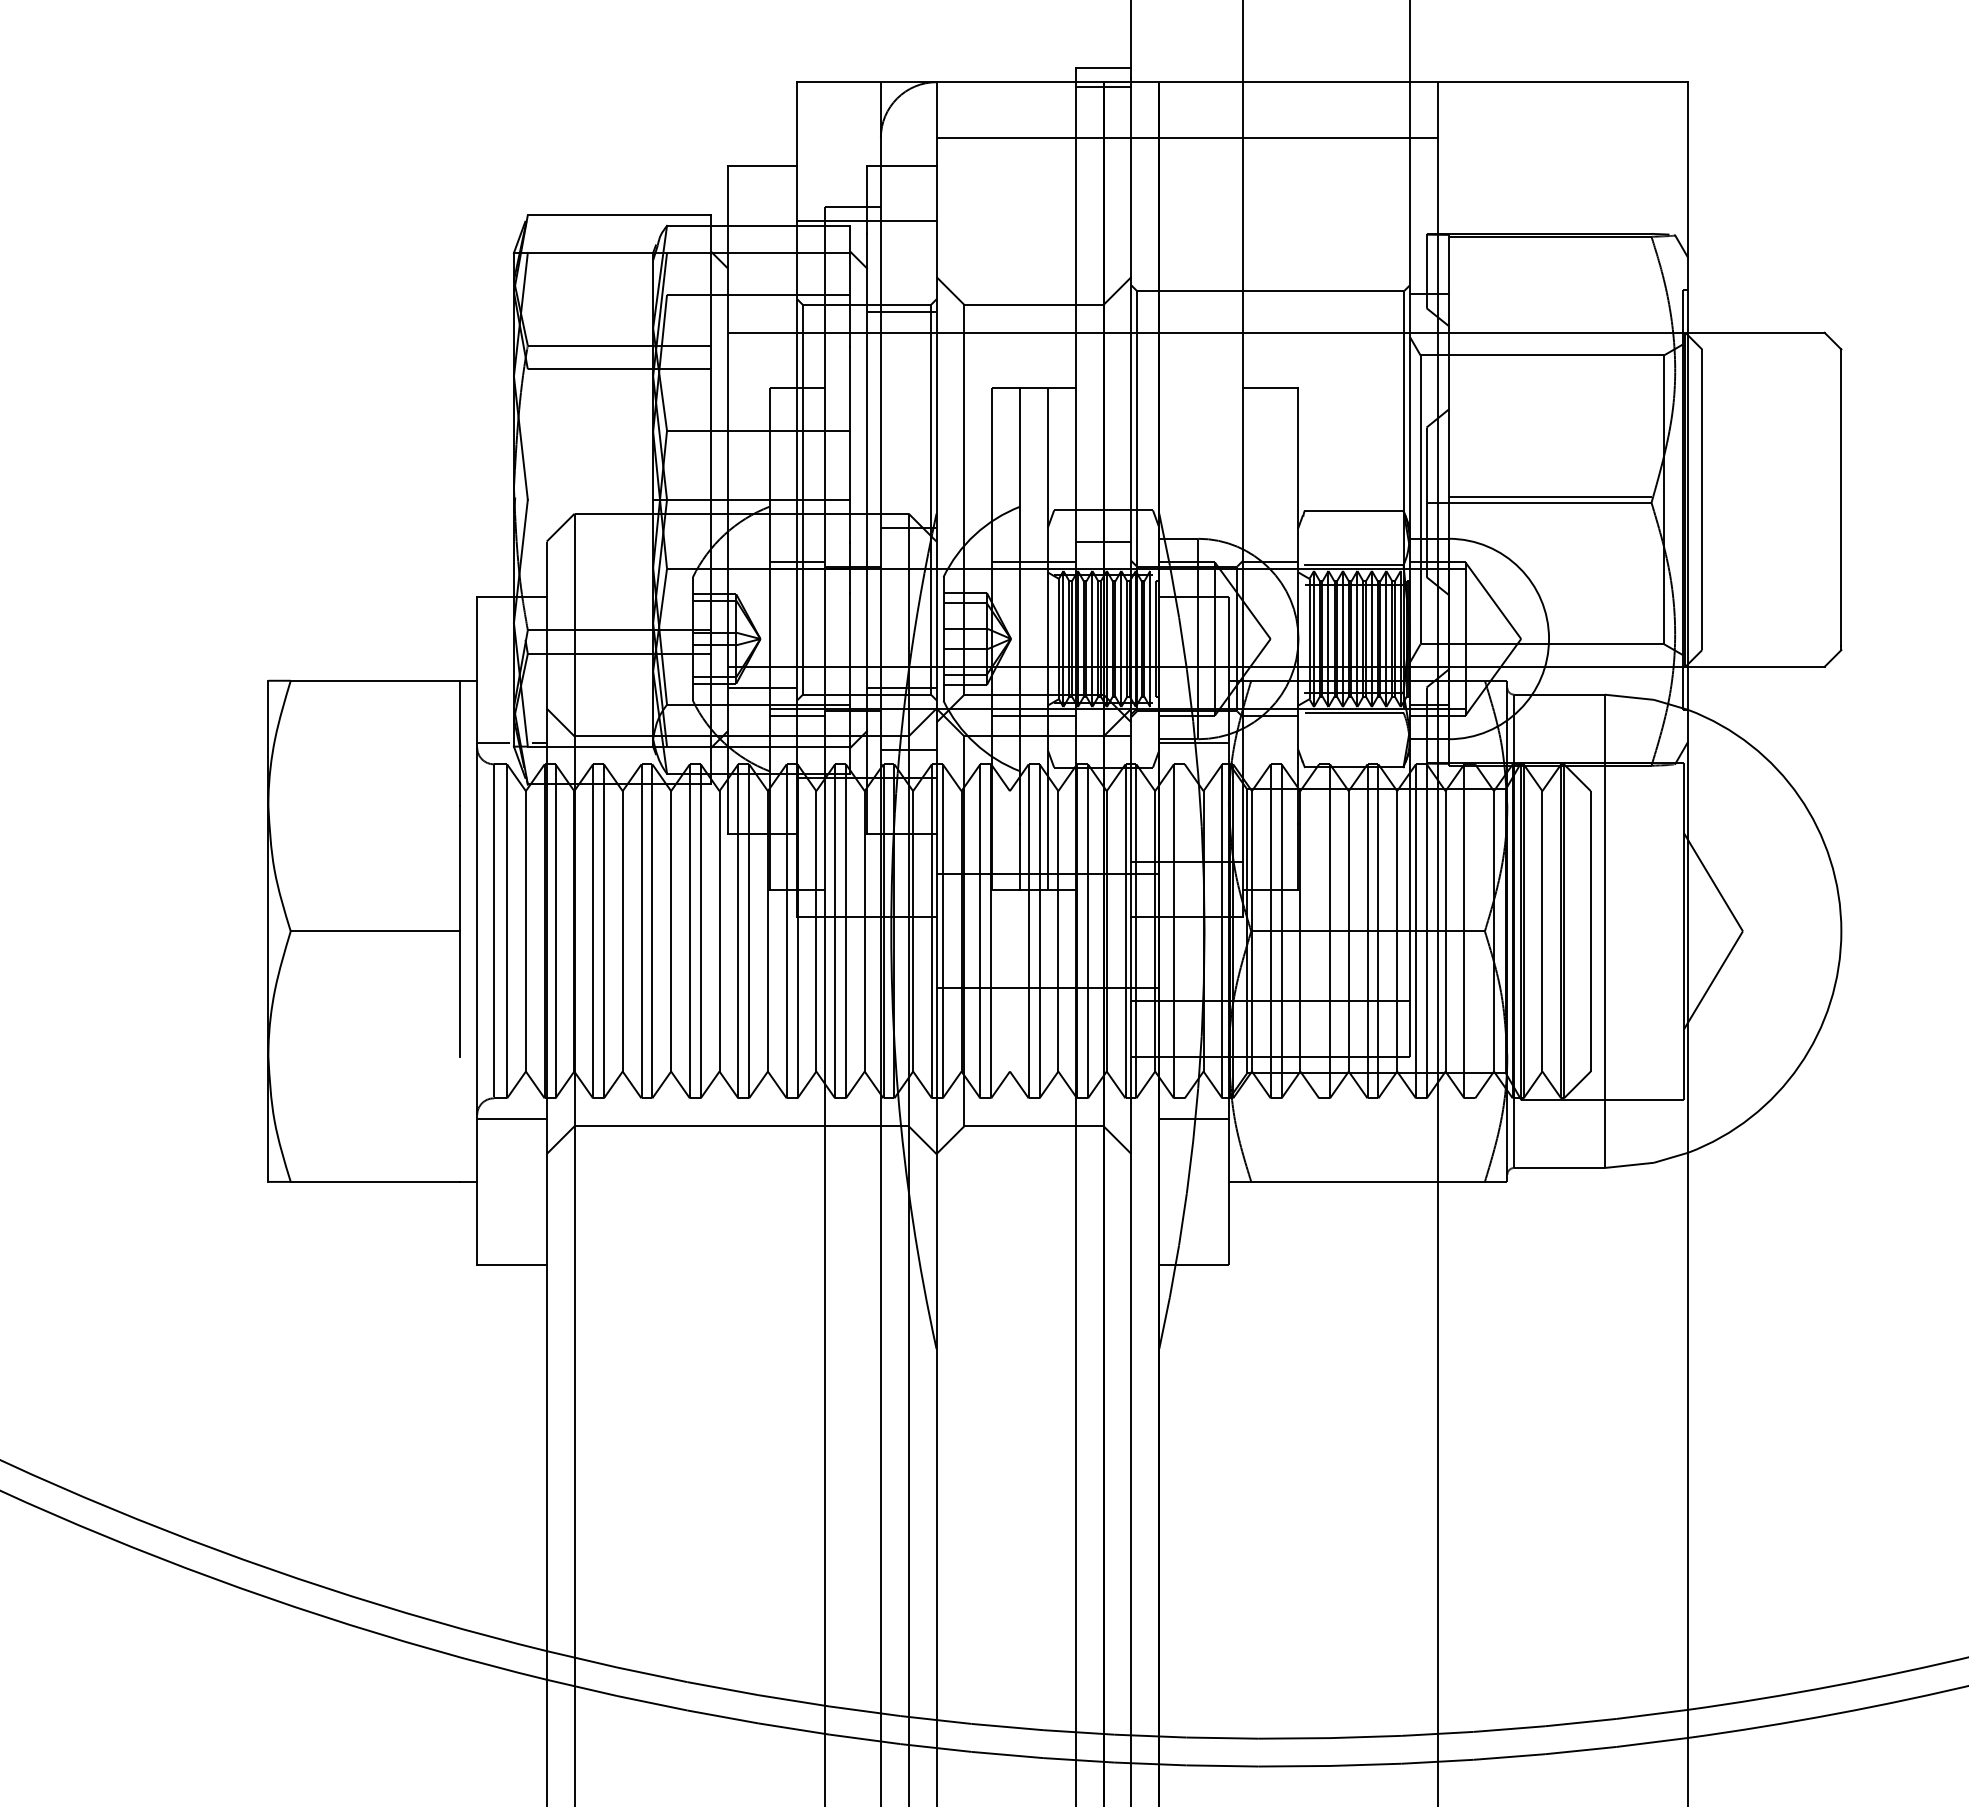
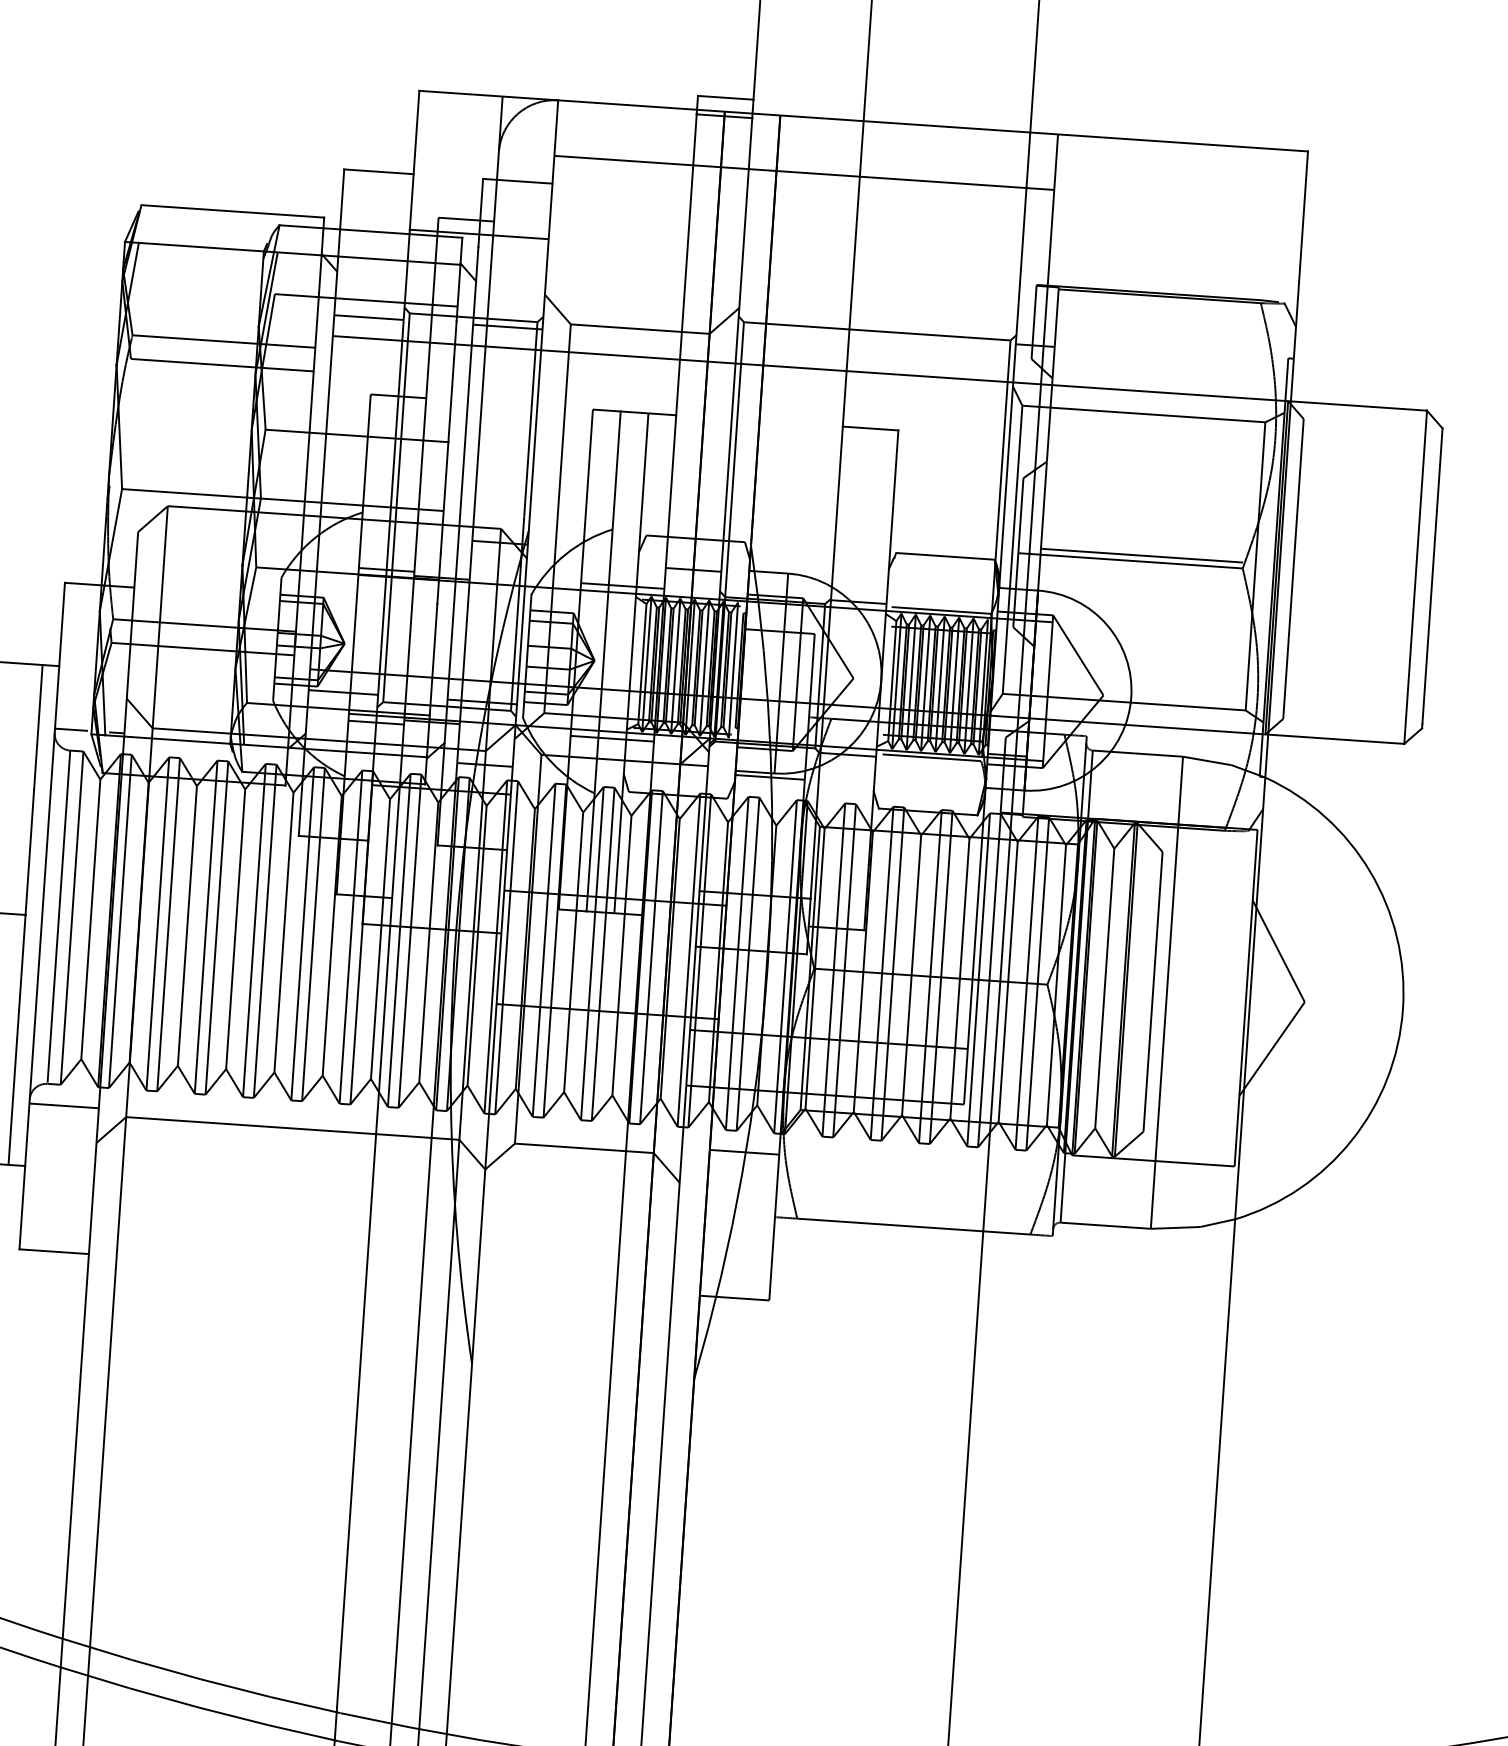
line: (762, 311) -> (368, 317), added
line: (590, 499) -> (184, 493), added
line: (1824, 499) -> (1415, 576), added
line: (1009, 931) -> (573, 952), added
line: (1184, 931) -> (747, 964), added
line: (1319, 931) -> (882, 973), added
line: (1475, 931) -> (1038, 984), added
line: (460, 1118) -> (12, 1101), added

